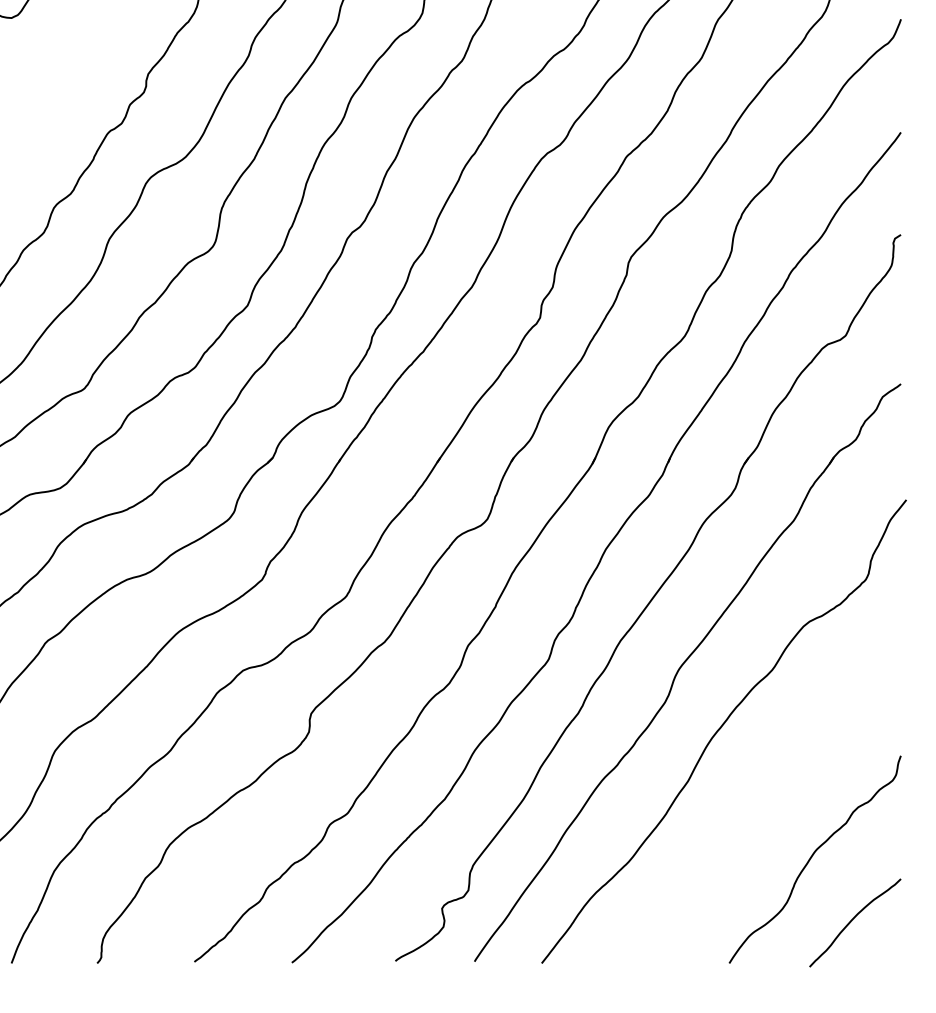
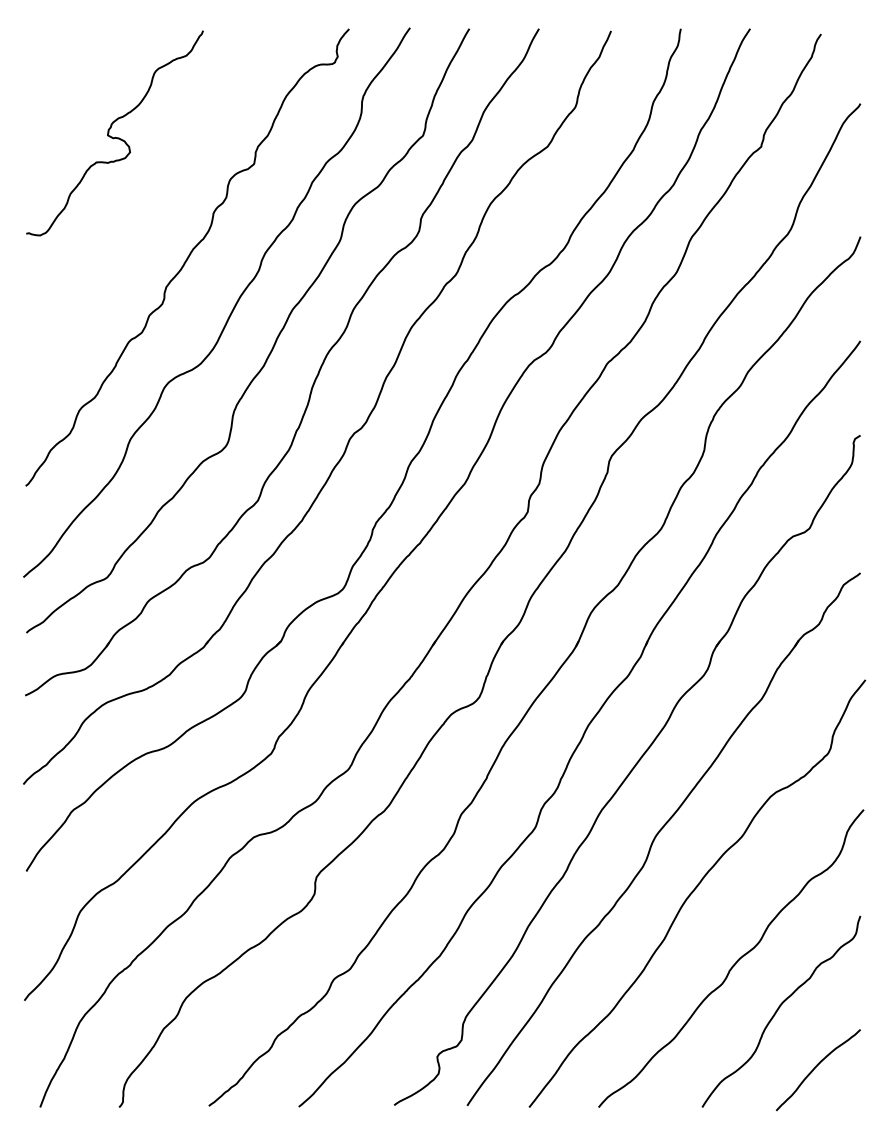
curve: (766, 804) -> (736, 960), added

